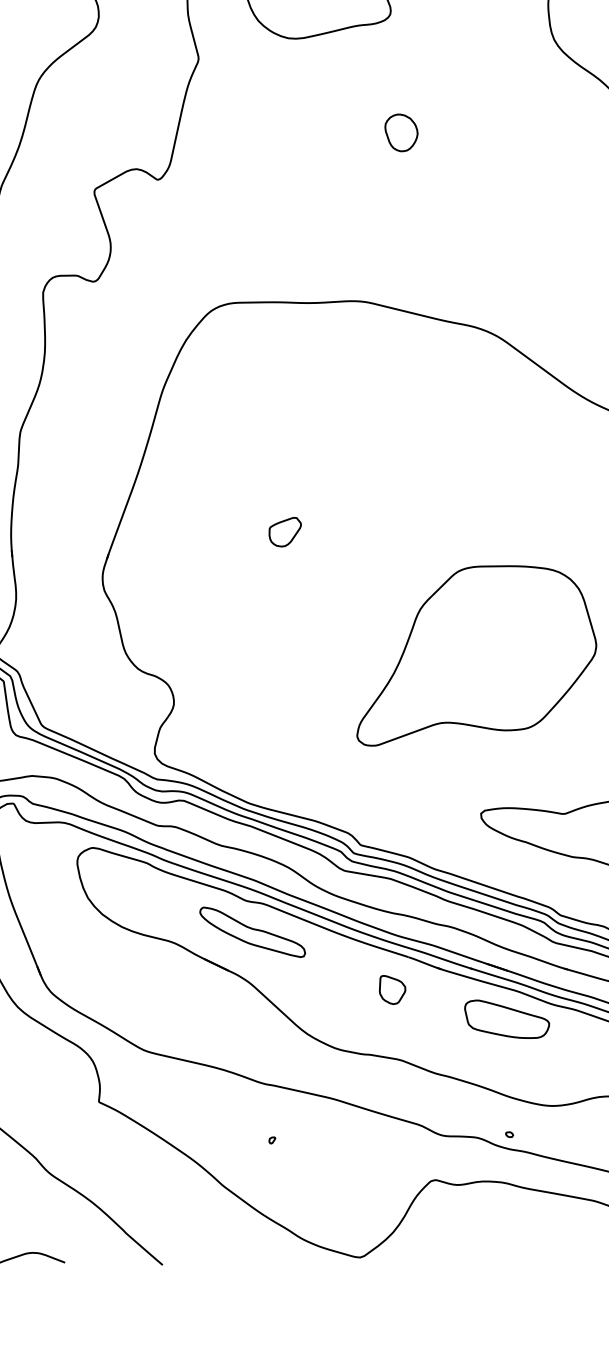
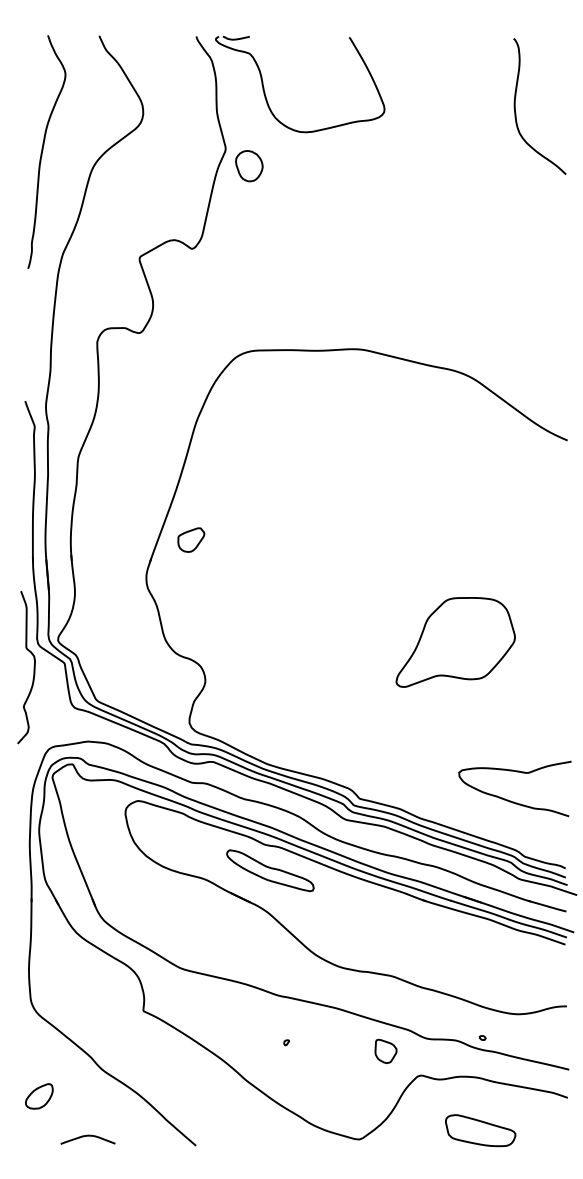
part: (401, 133) -> (249, 166), moved
part: (285, 531) -> (191, 539), moved
part: (476, 656) -> (455, 642), size x0.6
part: (391, 988) -> (385, 1050), moved
part: (506, 1019) -> (480, 1130), moved

